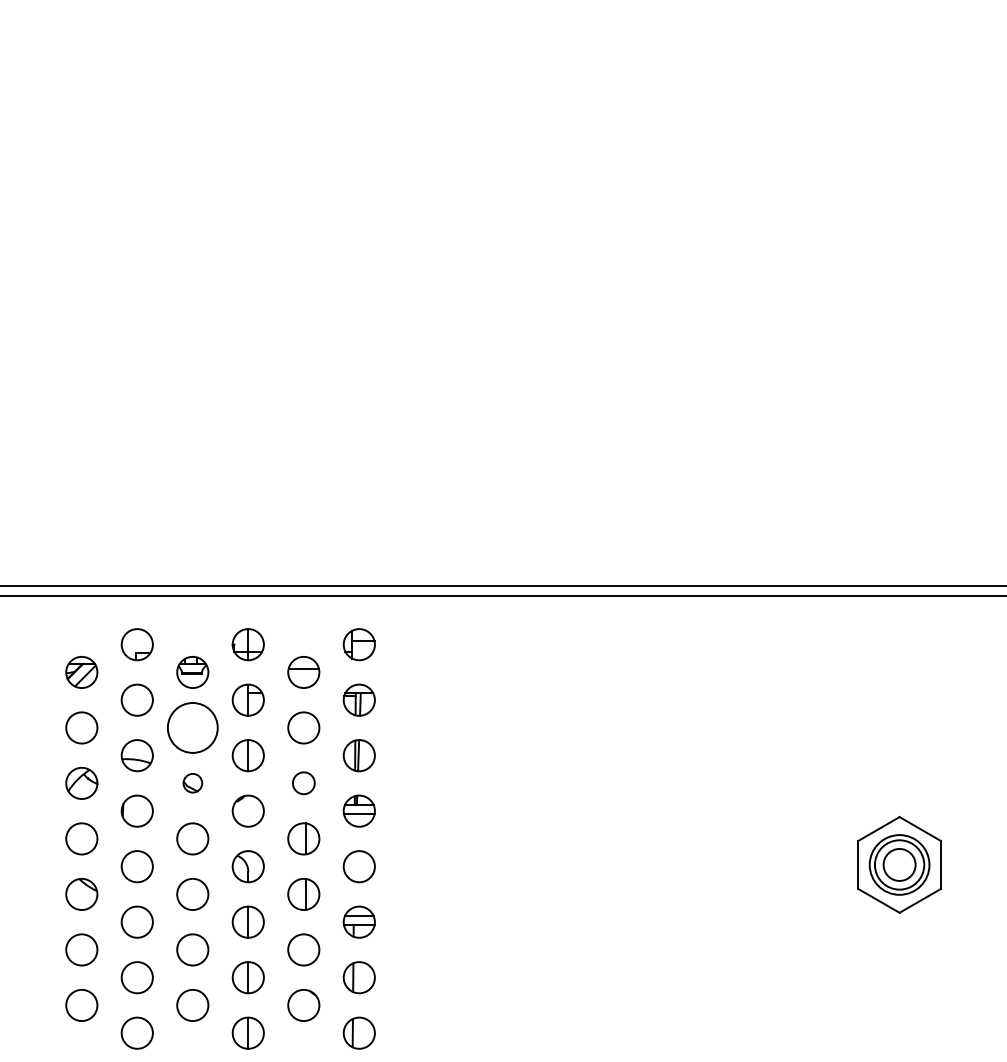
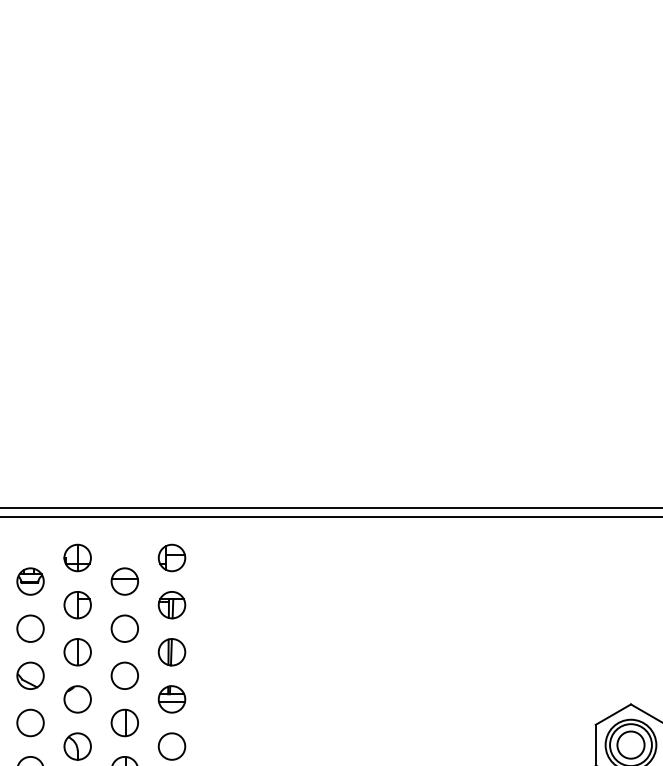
circle: (192, 727) -> (30, 628), size x0.62
part: (192, 782) -> (30, 675), size x1.67
circle: (303, 782) -> (124, 675), size x1.43

